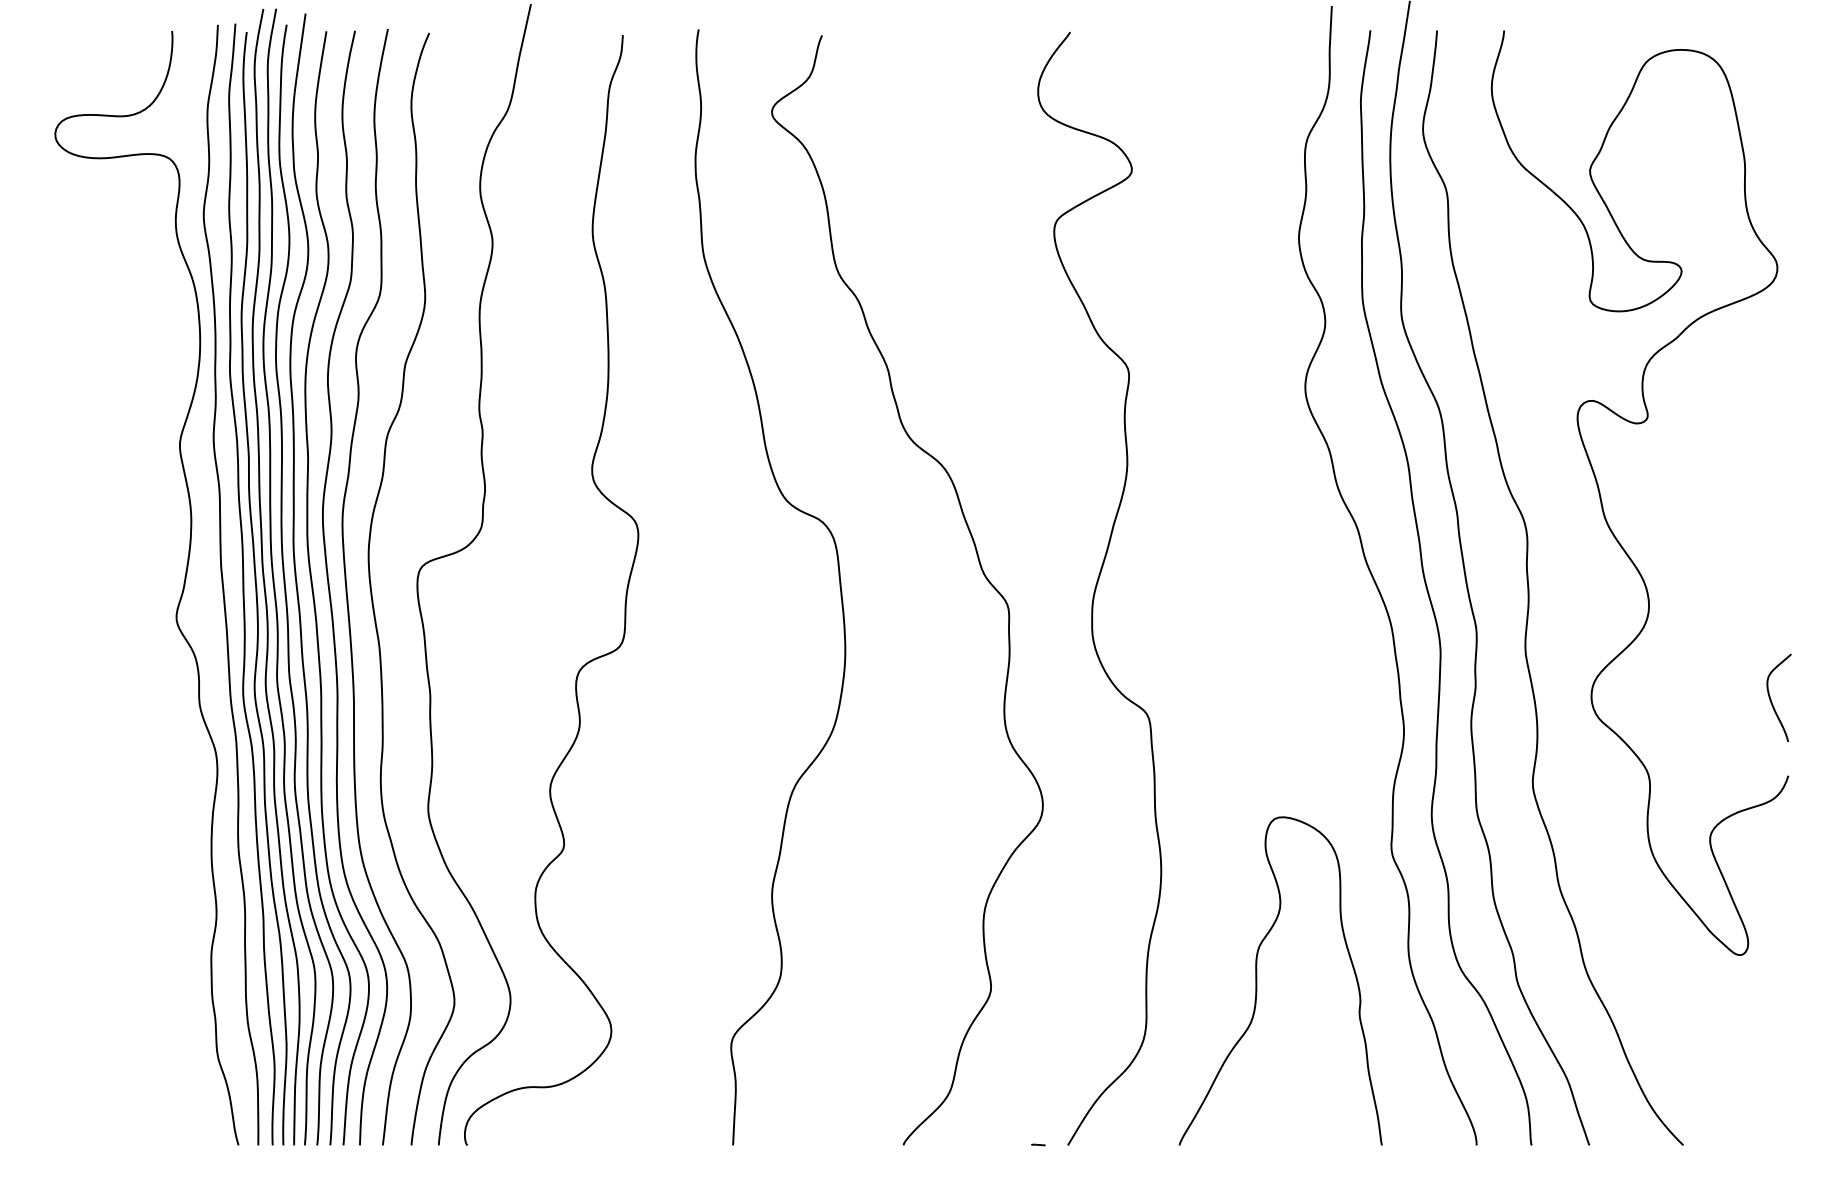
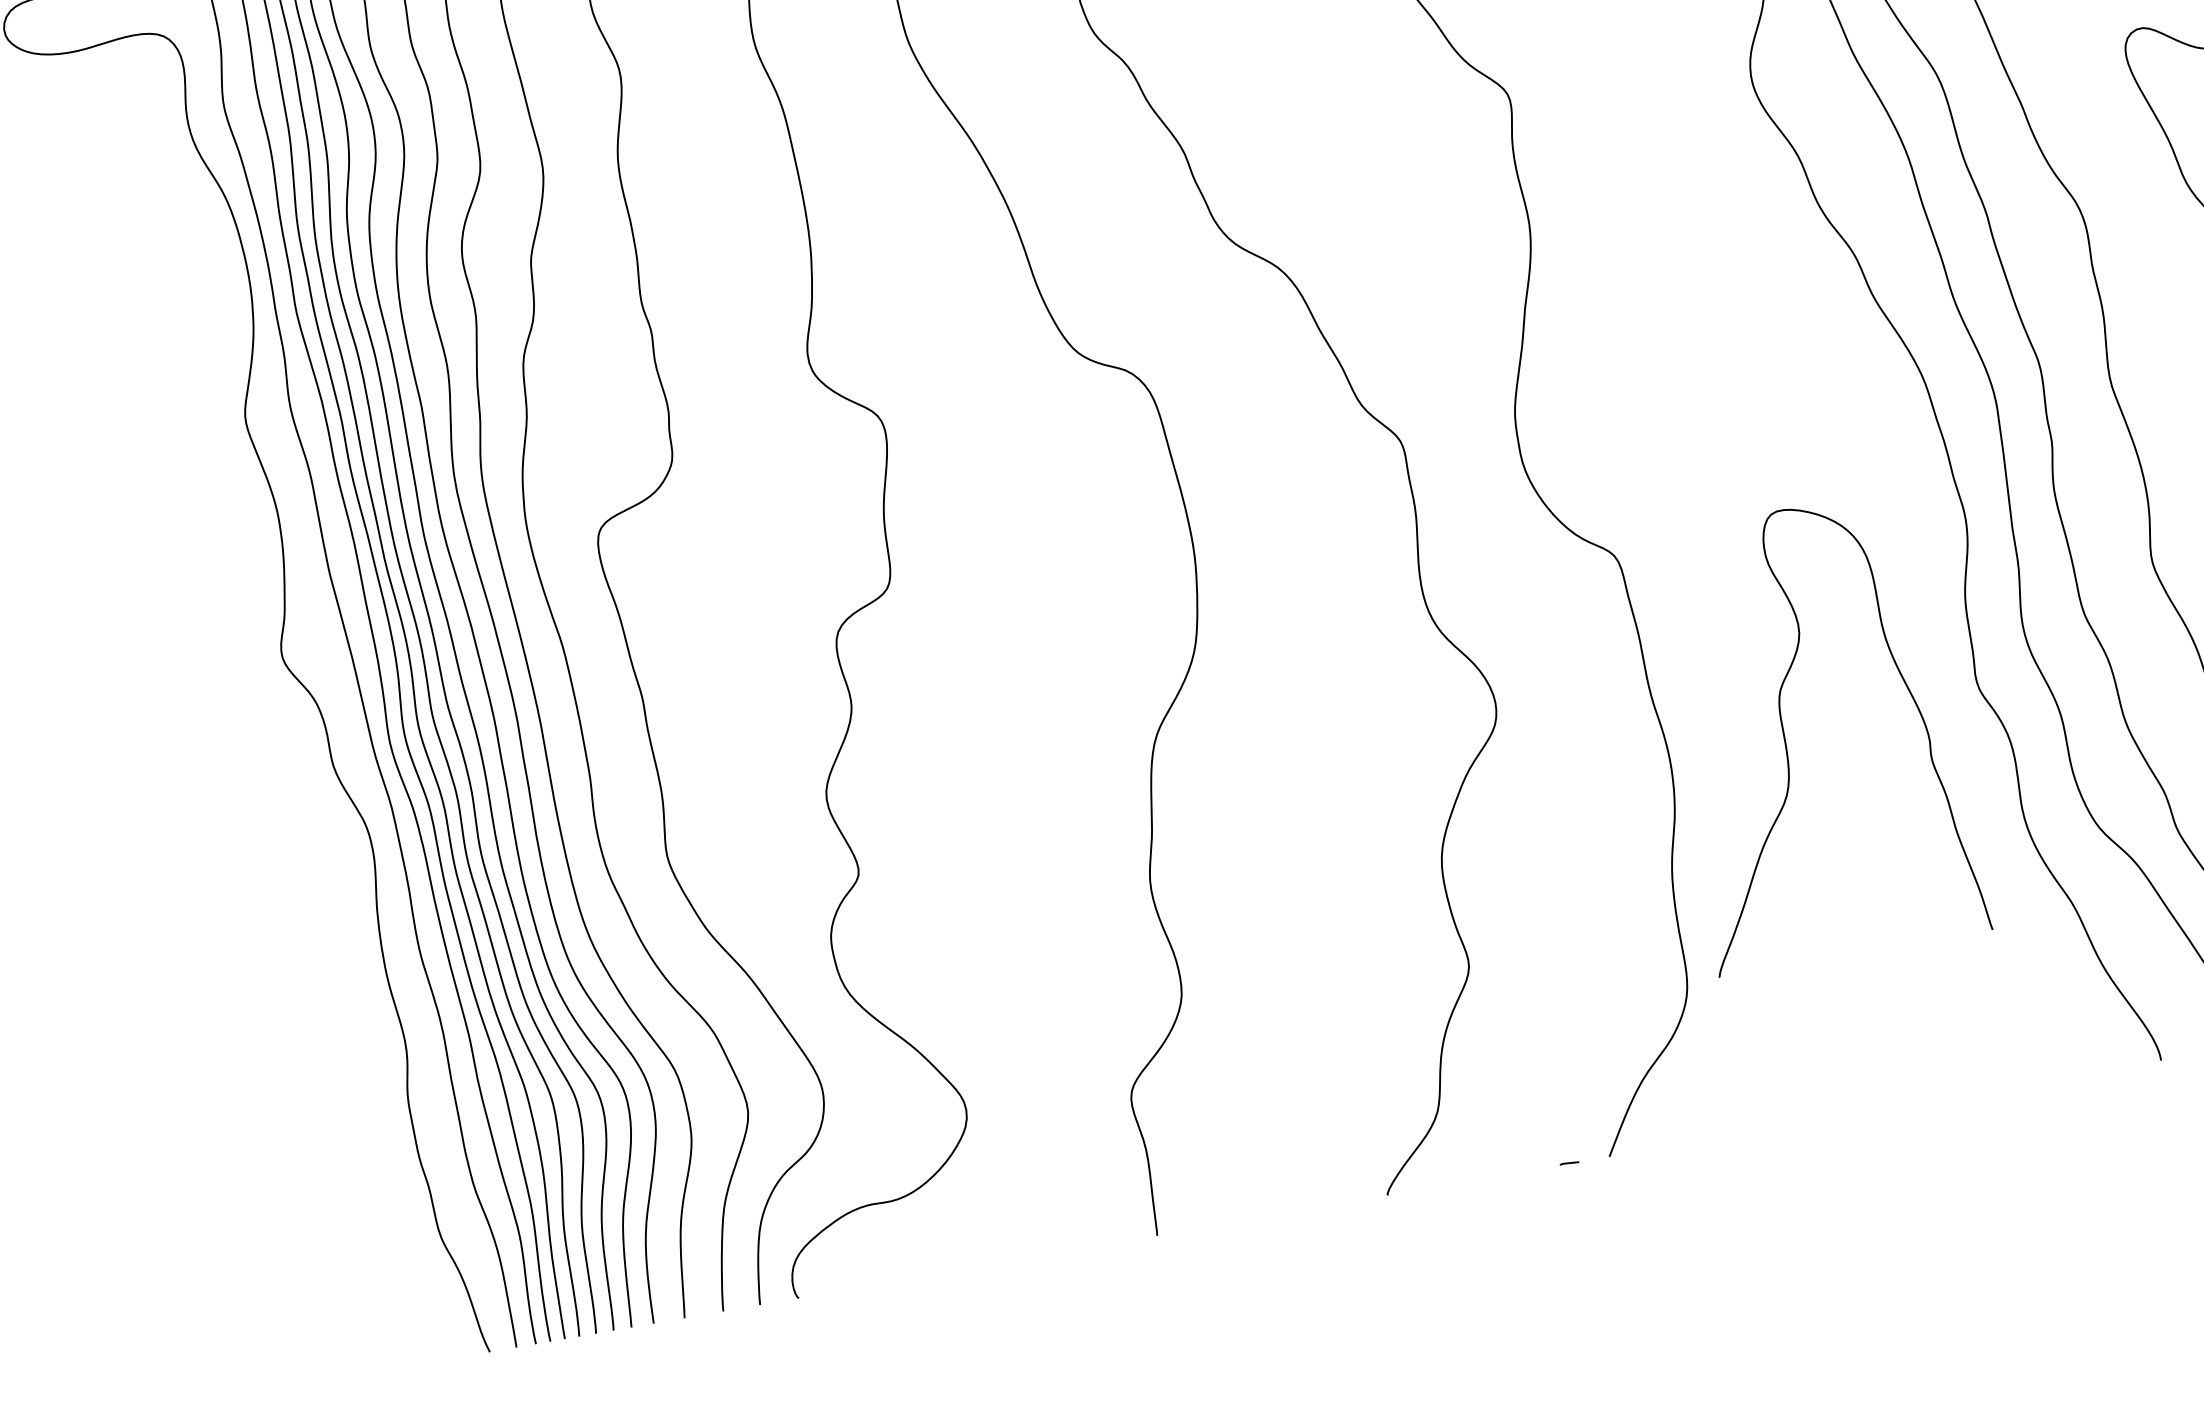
curve: (1257, 980) -> (1785, 736), moved

